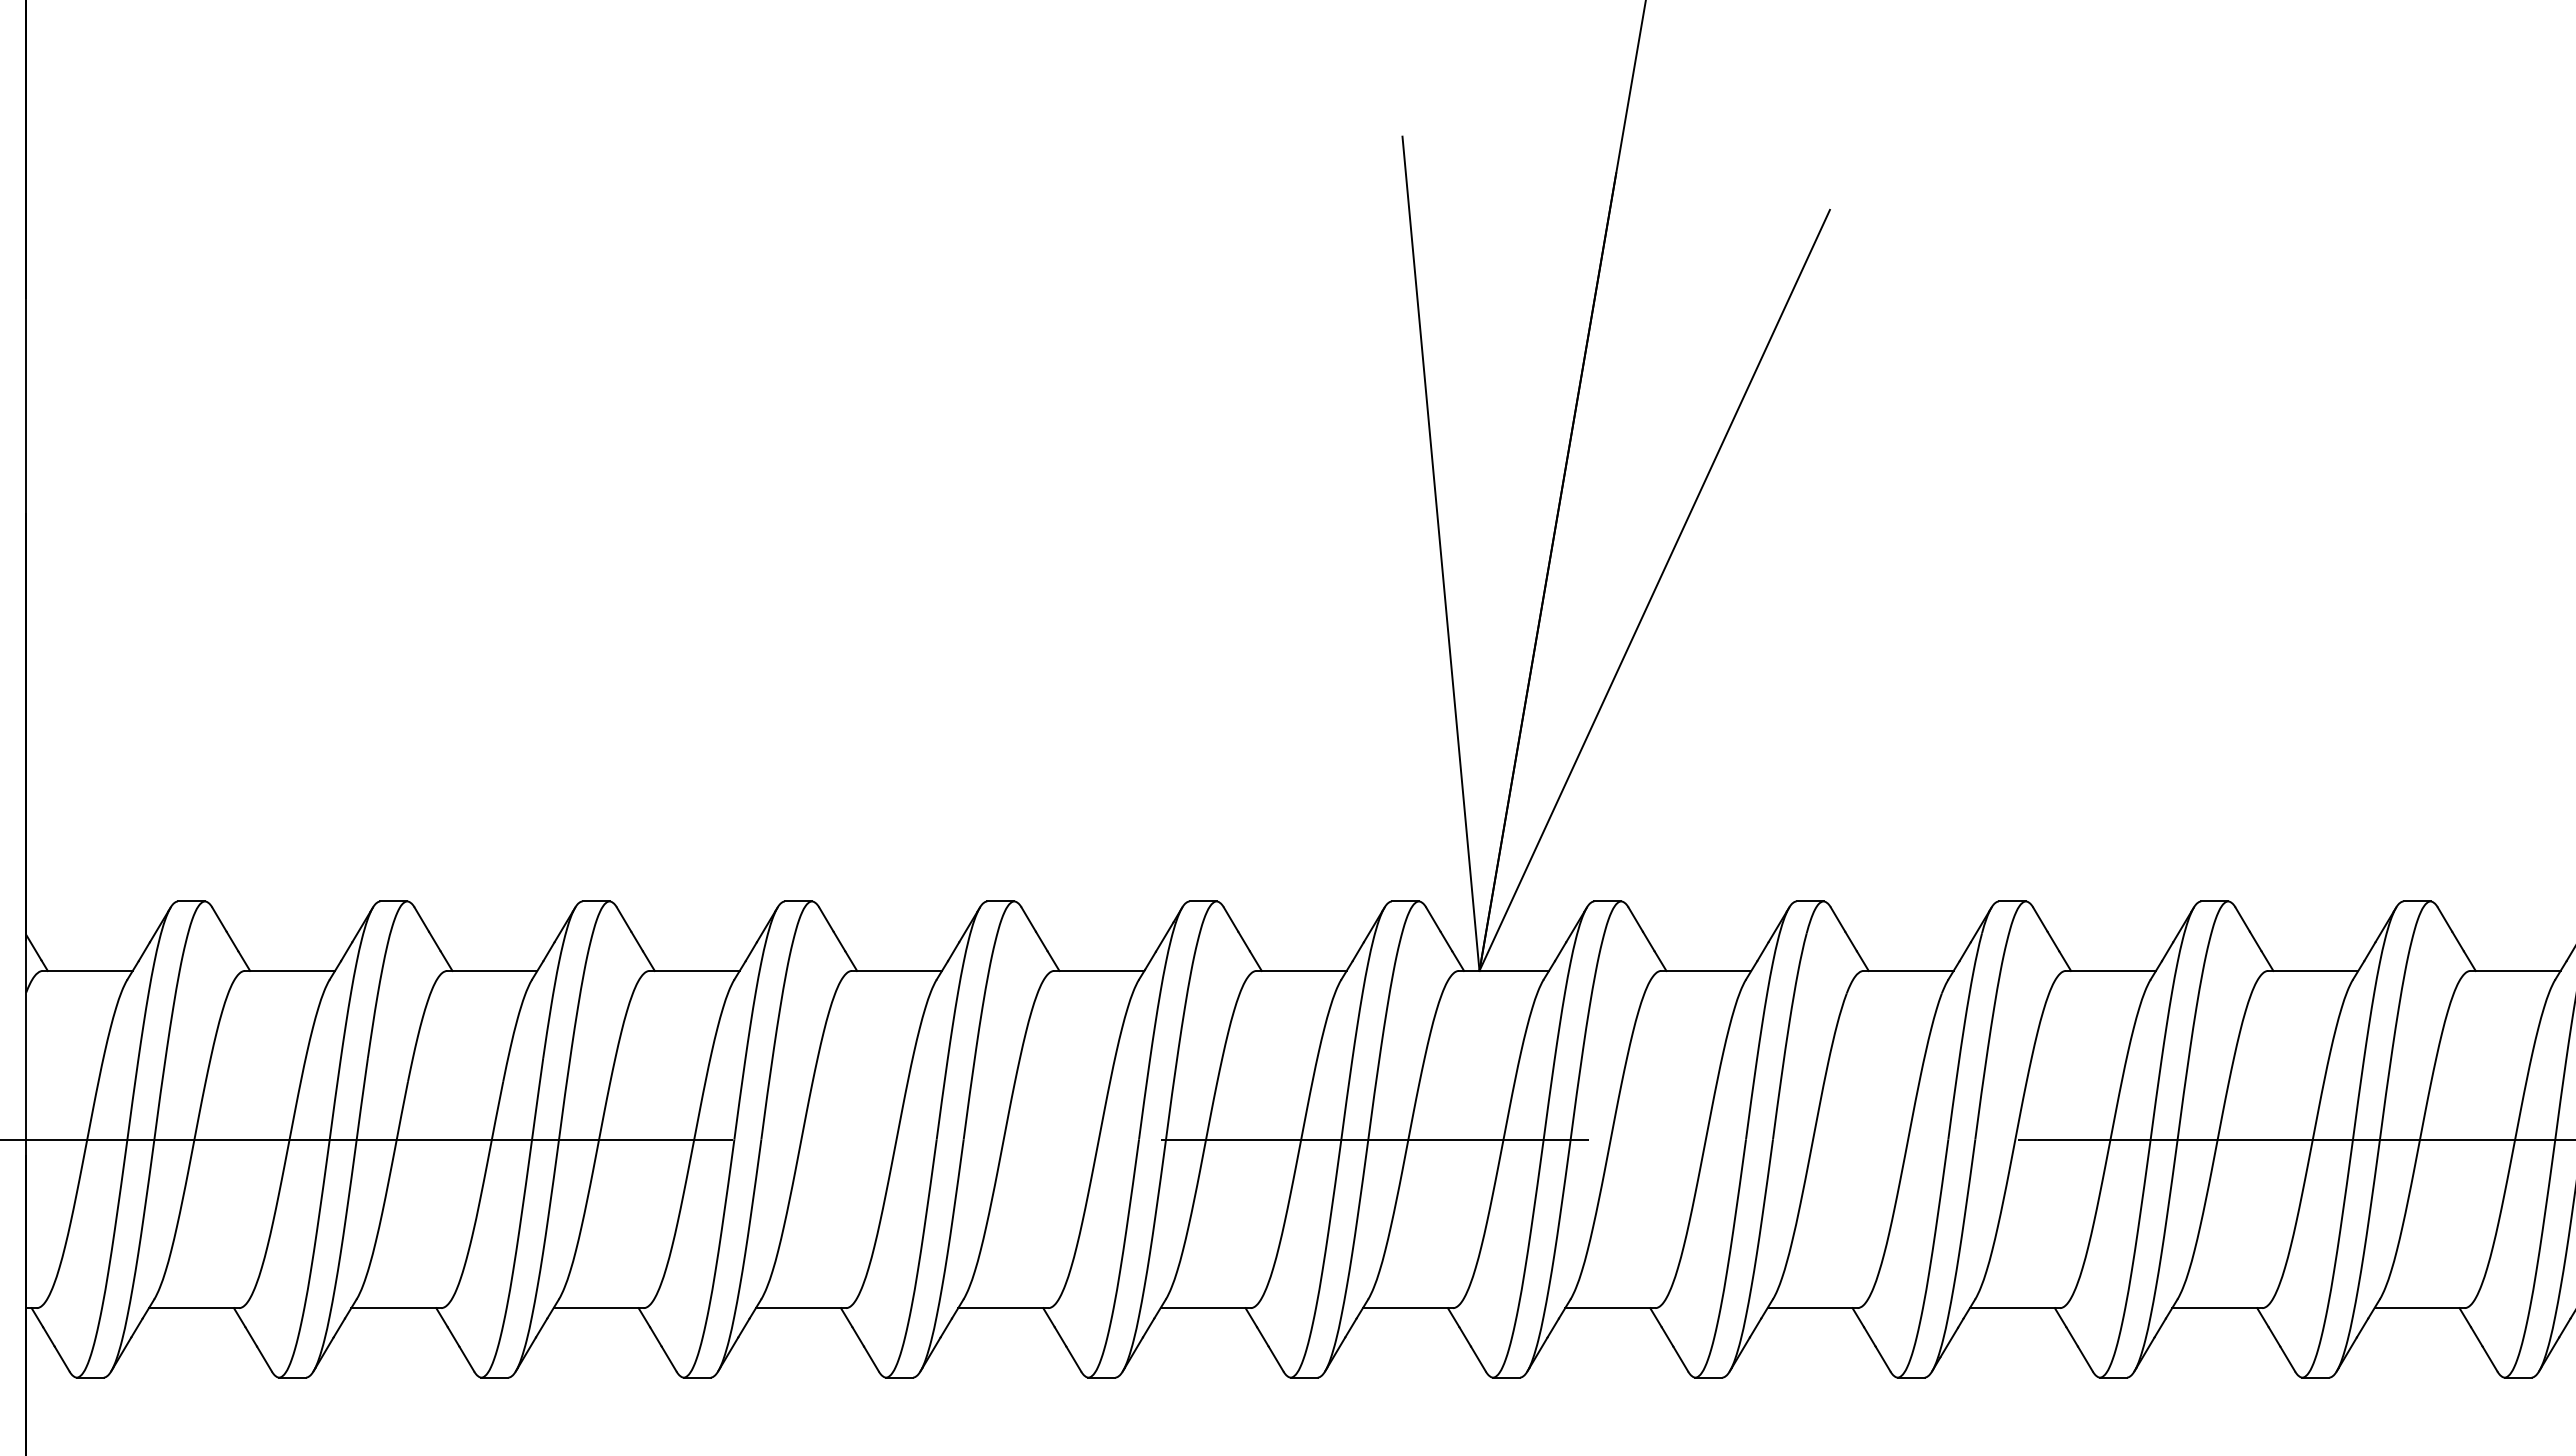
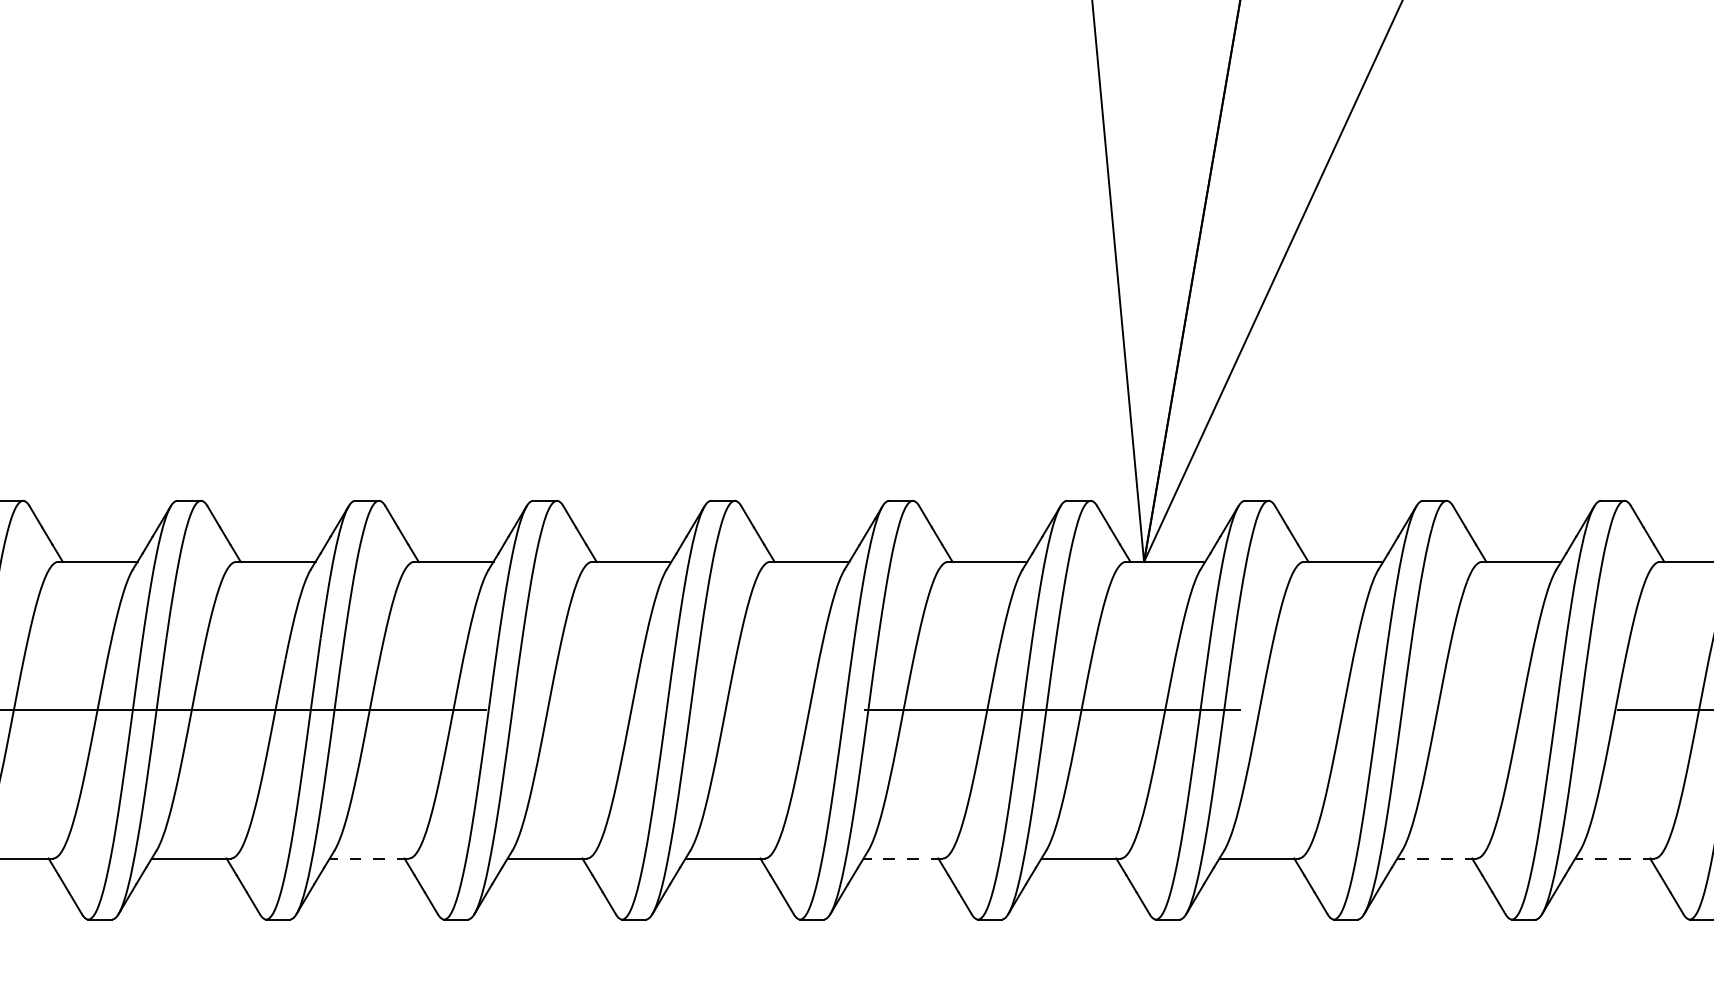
line: (598, 1308) -> (369, 858), solid -> dashed
line: (1205, 1308) -> (903, 858), solid -> dashed
line: (1812, 1308) -> (1436, 858), solid -> dashed
line: (2014, 1308) -> (1614, 858), solid -> dashed

